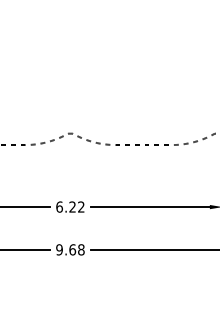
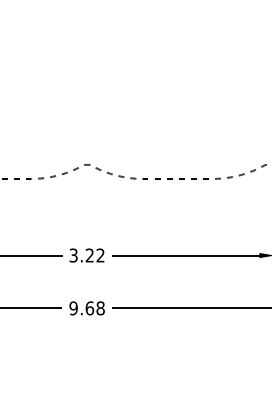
text: (59, 206) -> (73, 254), 6.22 -> 3.22

